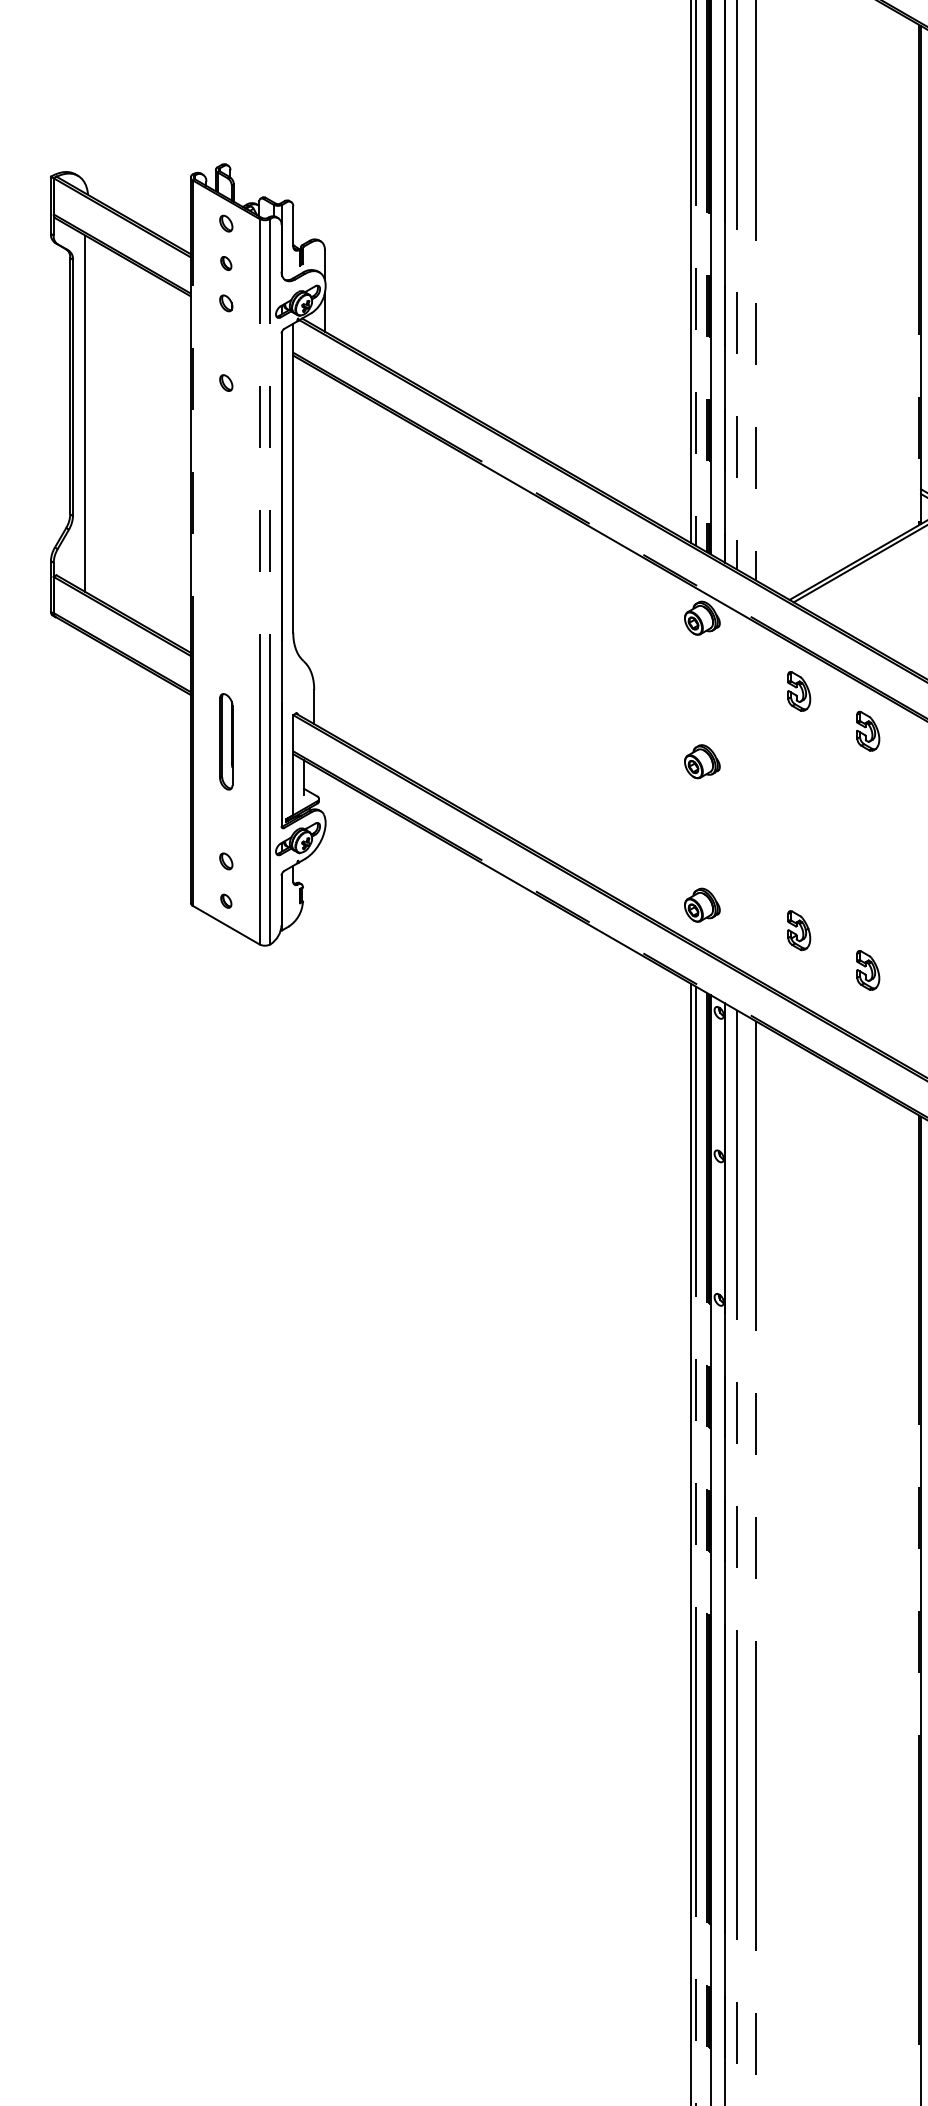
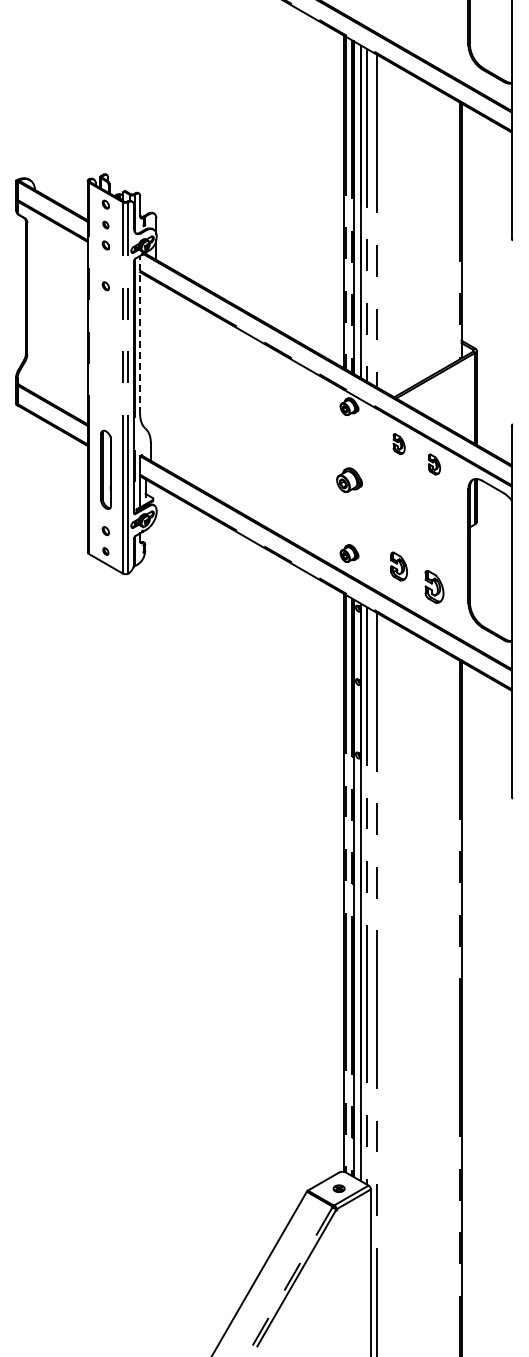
line: (84, 412) -> (33, 301), removed
line: (293, 477) -> (140, 334), solid -> dashed
part: (225, 741) -> (105, 469), size x1.6
part: (702, 760) -> (349, 479), size x1.4
part: (797, 930) -> (398, 566), size x1.4
part: (868, 969) -> (434, 586), size x1.6

